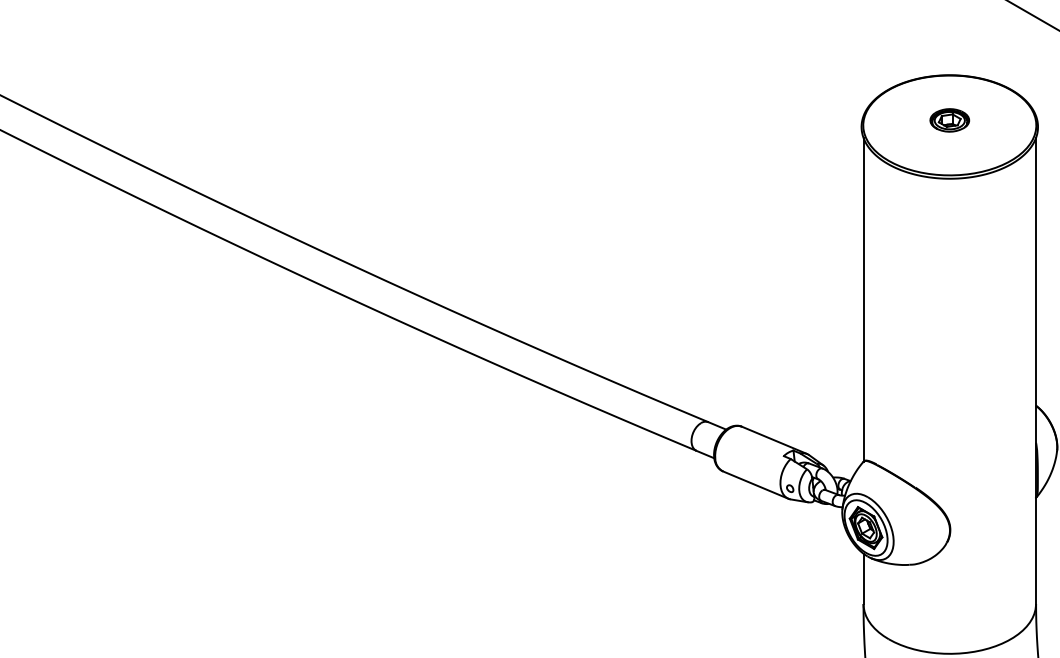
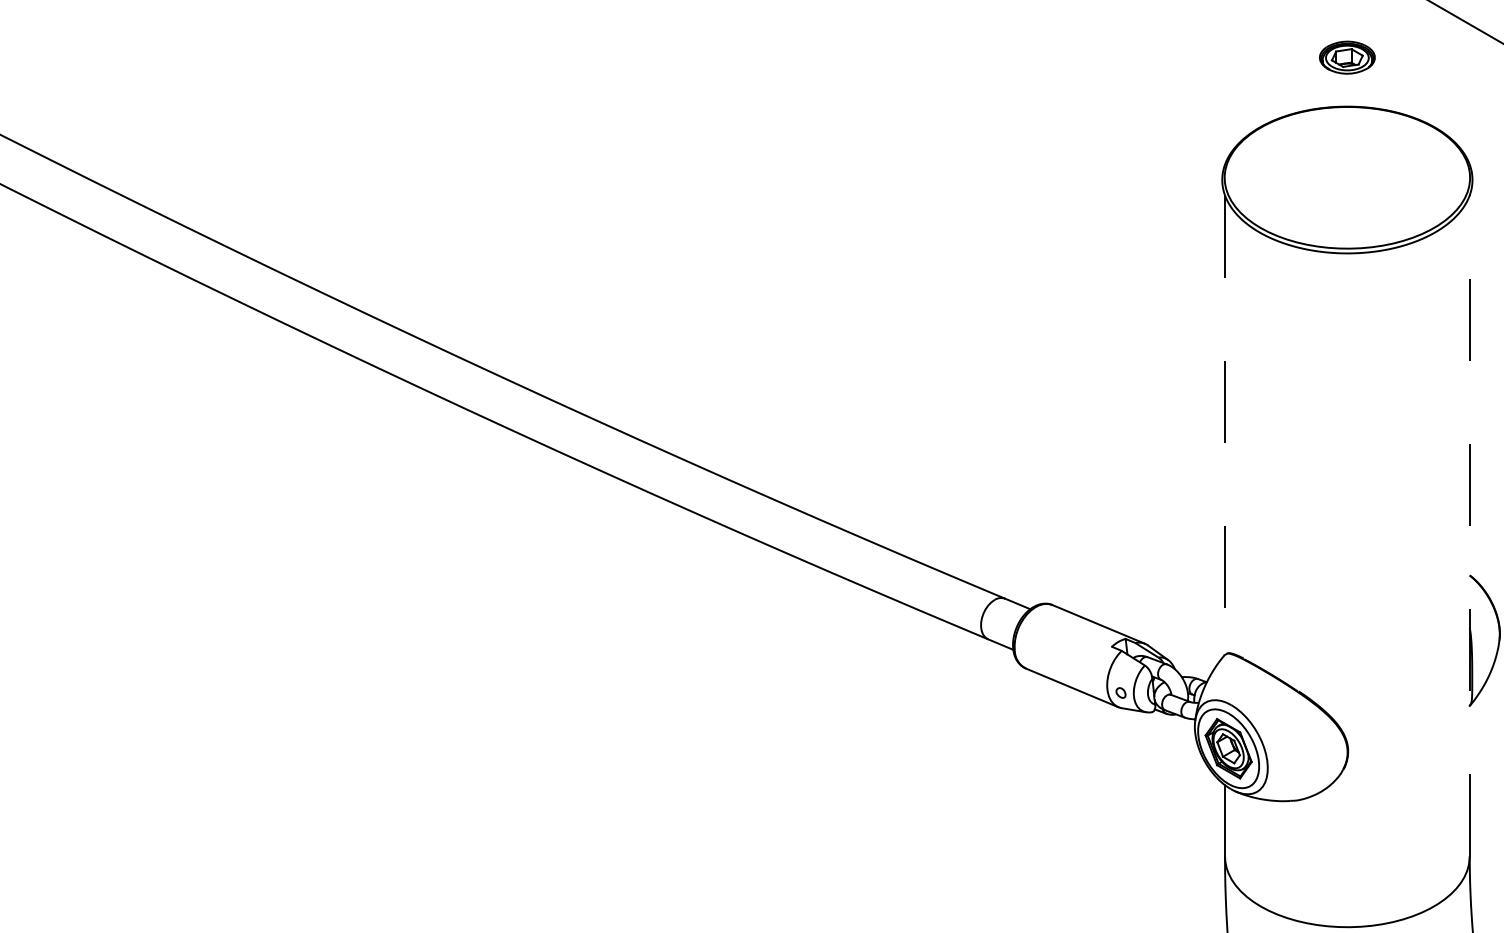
part: (949, 120) -> (1347, 57), moved
line: (863, 300) -> (1225, 425), solid -> dashed
line: (1035, 370) -> (1469, 525), solid -> dashed

